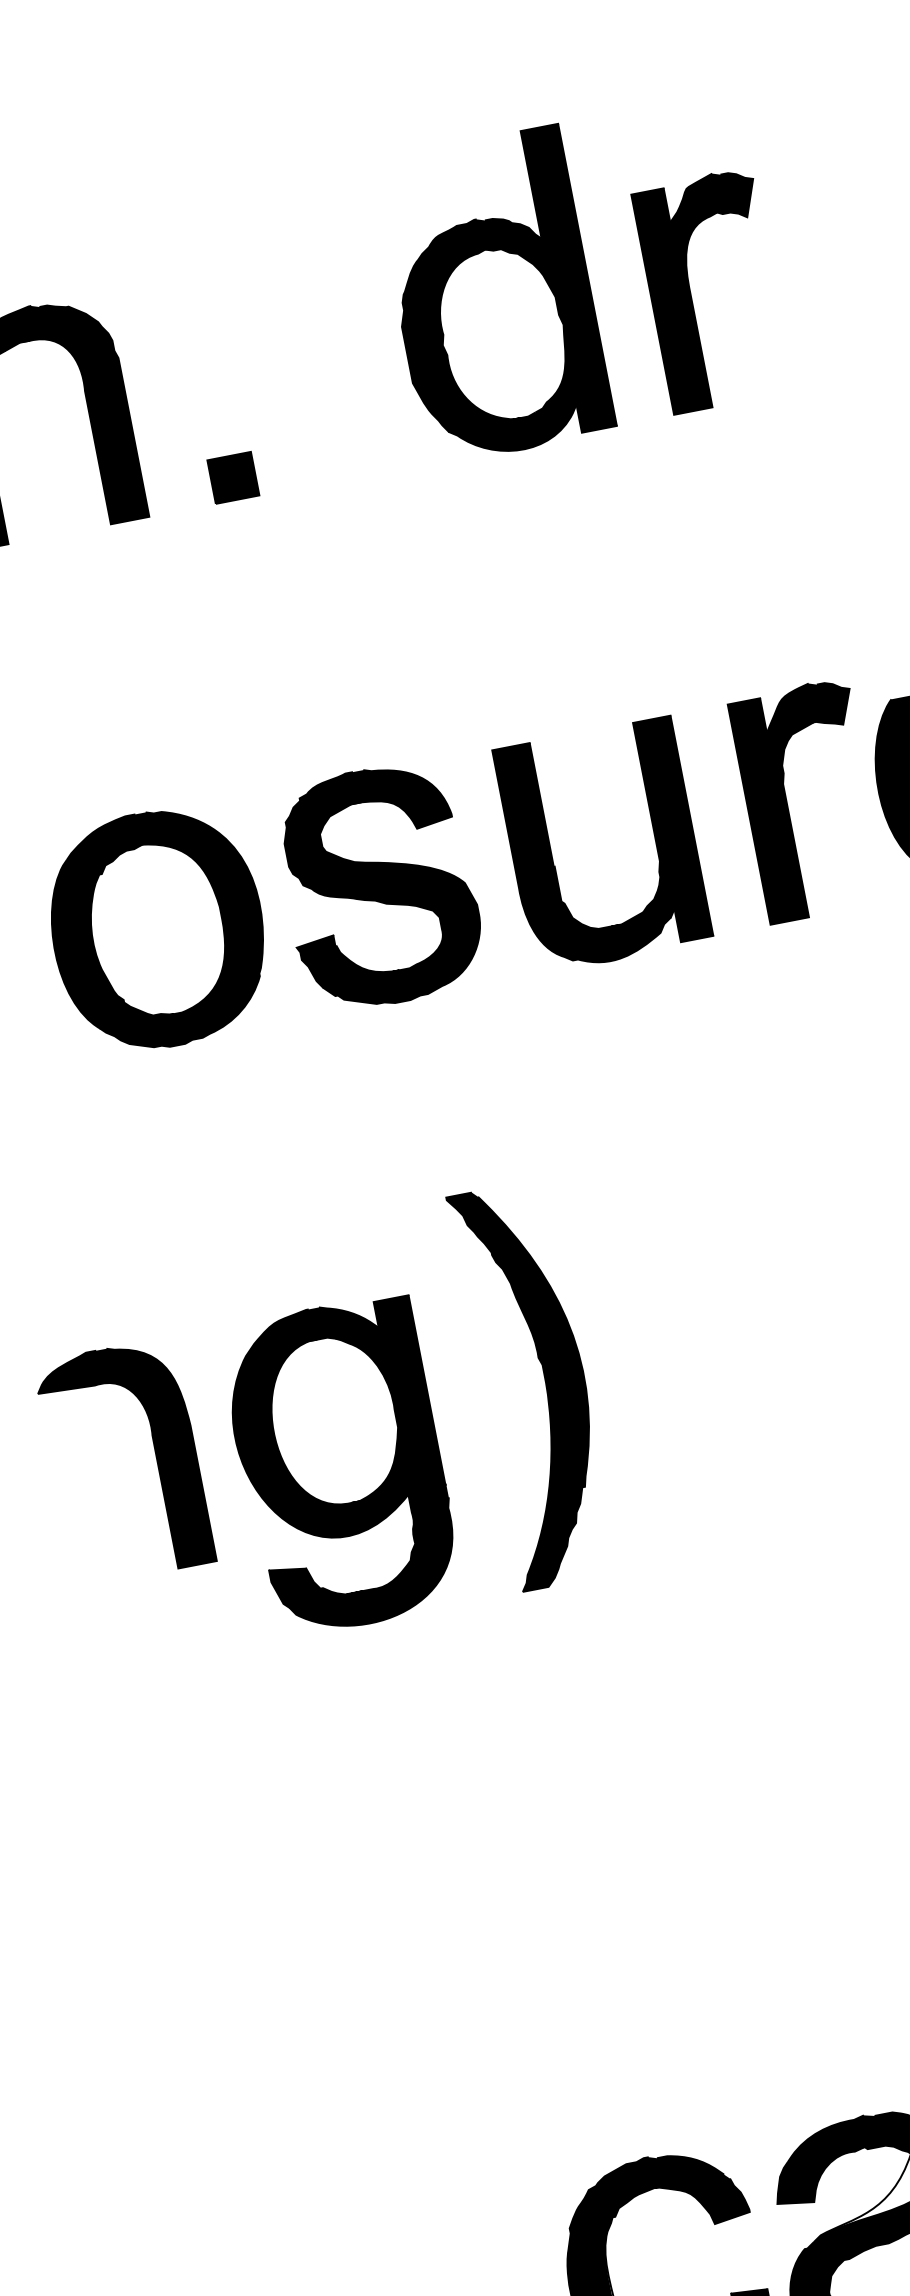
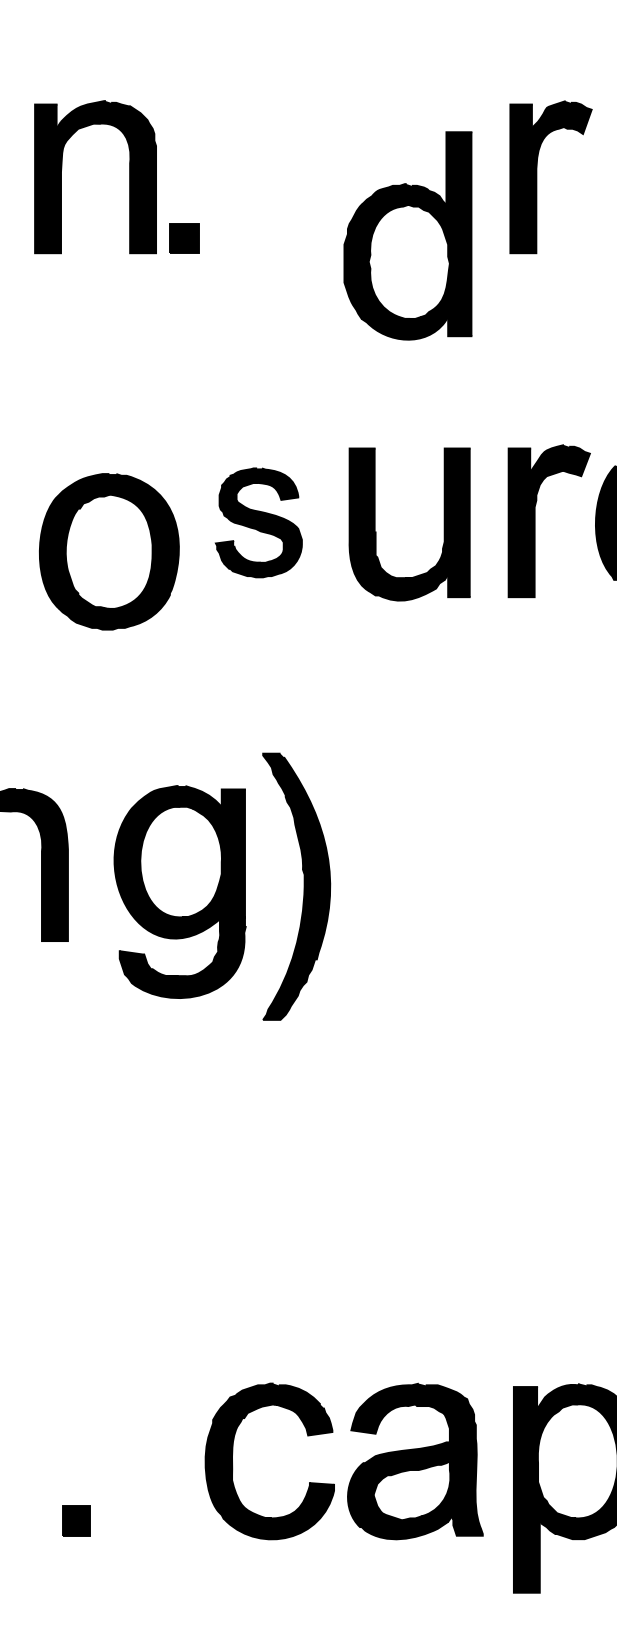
part: (492, 295) -> (407, 235), moved
part: (233, 477) -> (184, 238), moved
part: (378, 886) -> (258, 522), size x0.7
part: (157, 929) -> (109, 551), moved
part: (544, 1382) -> (303, 886), moved
part: (340, 1465) -> (179, 891), moved

